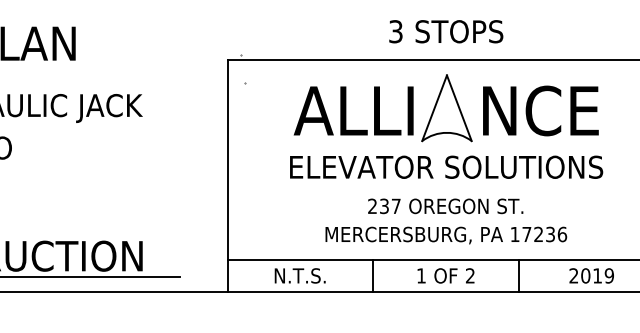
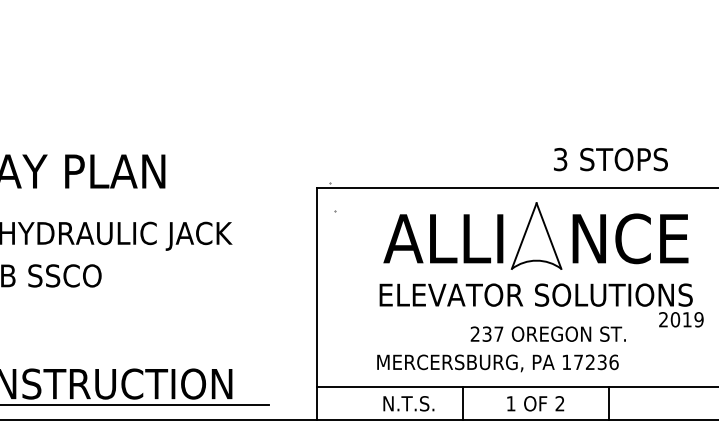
text: (445, 31) -> (610, 159), moved
text: (444, 205) -> (547, 333), moved
text: (445, 235) -> (497, 363), moved
text: (299, 275) -> (408, 403), moved
text: (591, 275) -> (681, 319), moved

